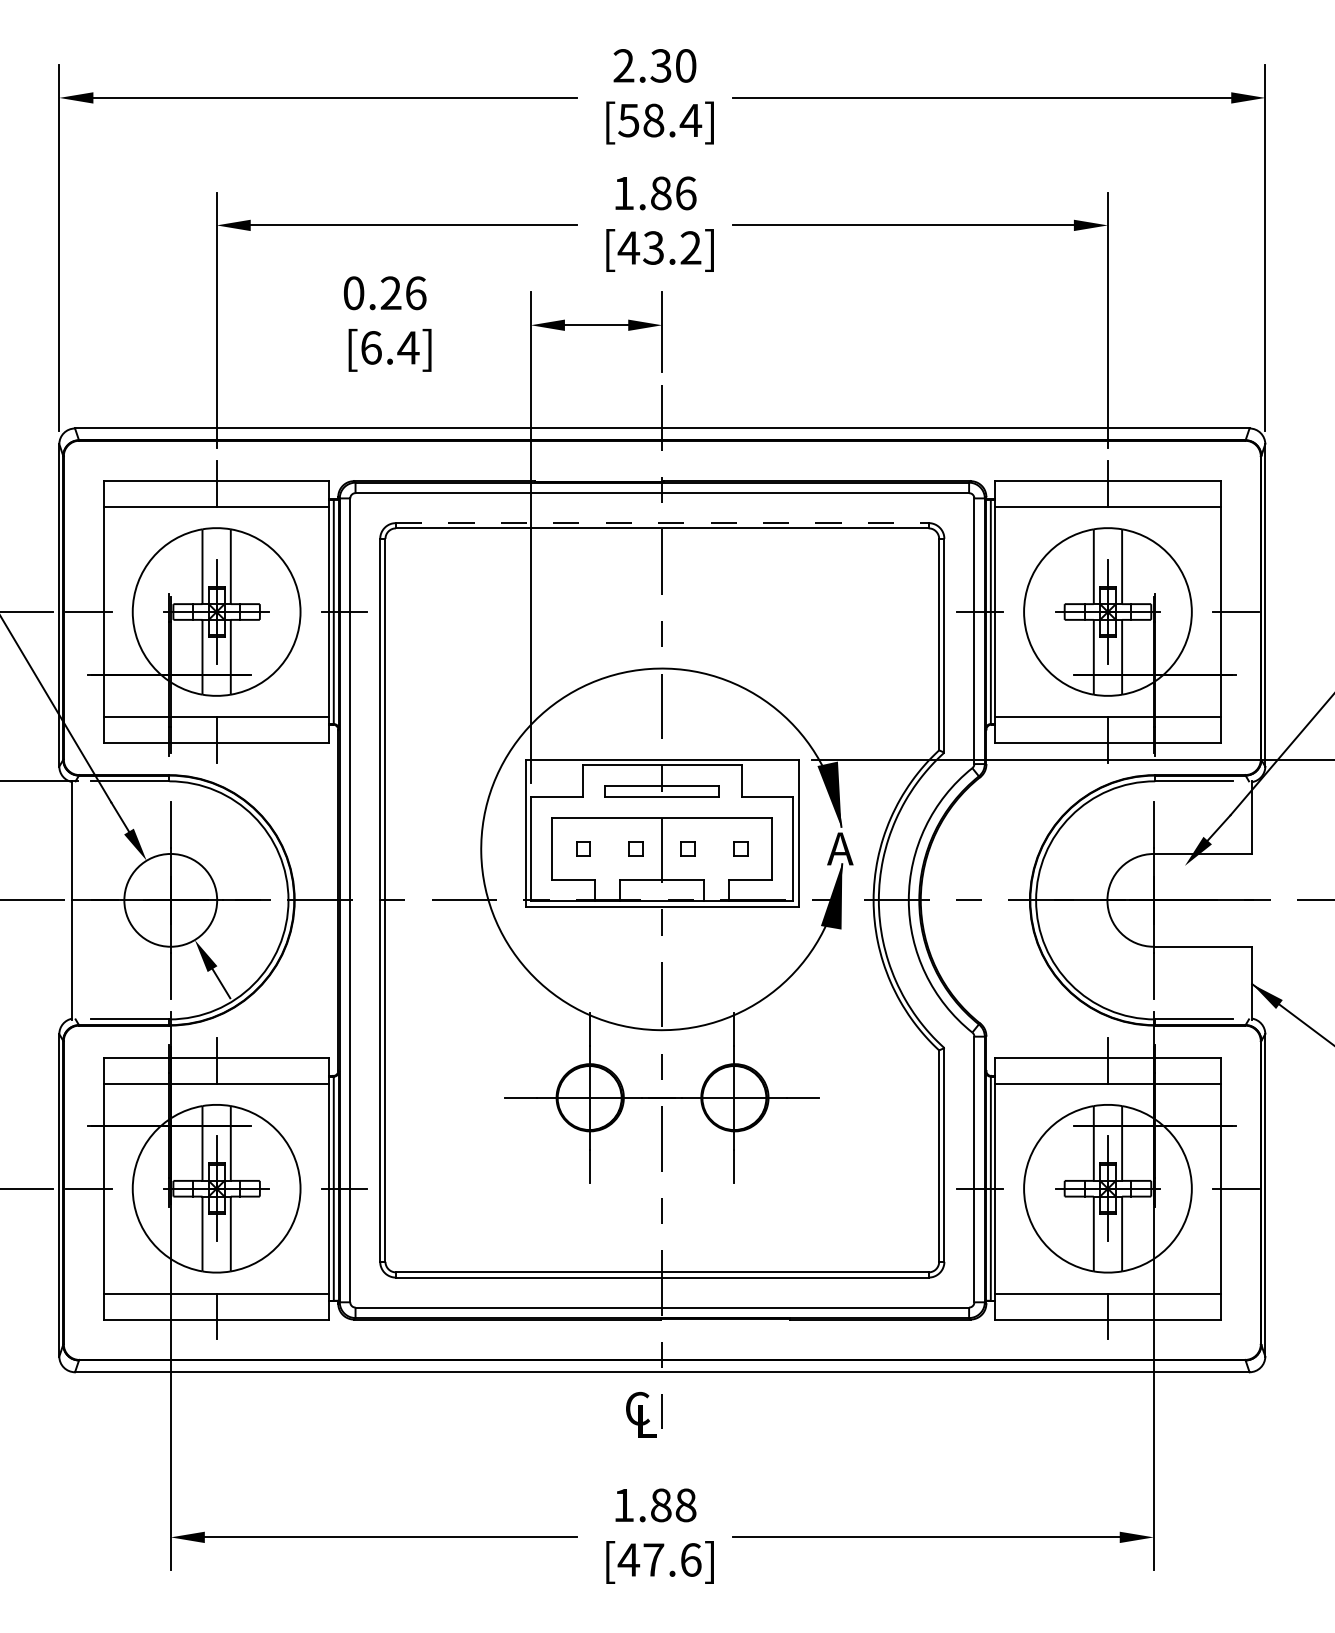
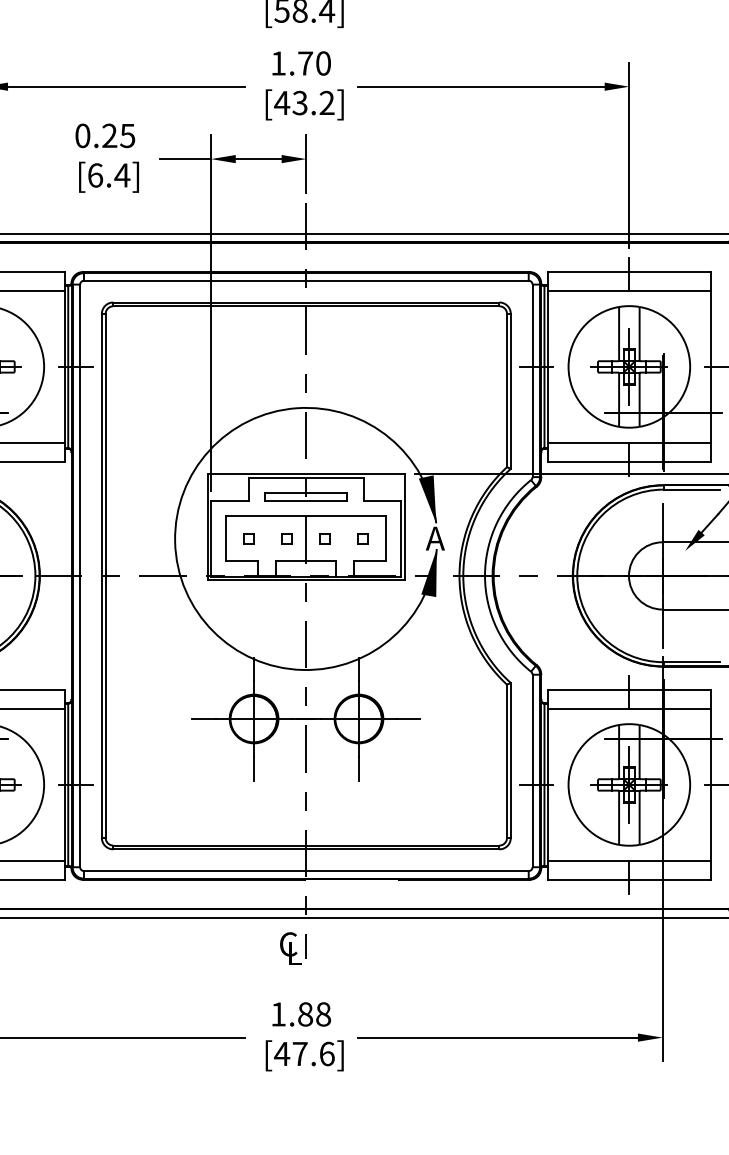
text: (673, 193) -> (314, 63), 1.86 -> 1.70
text: (415, 293) -> (127, 136), 0.26 -> 0.25
line: (495, 325) -> (185, 159), added
line: (662, 523) -> (306, 302), dashed -> solid

